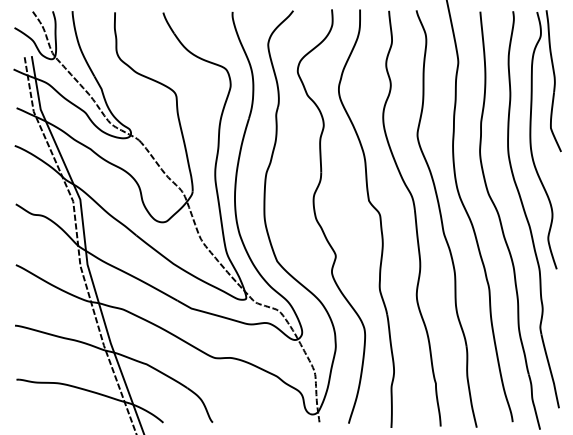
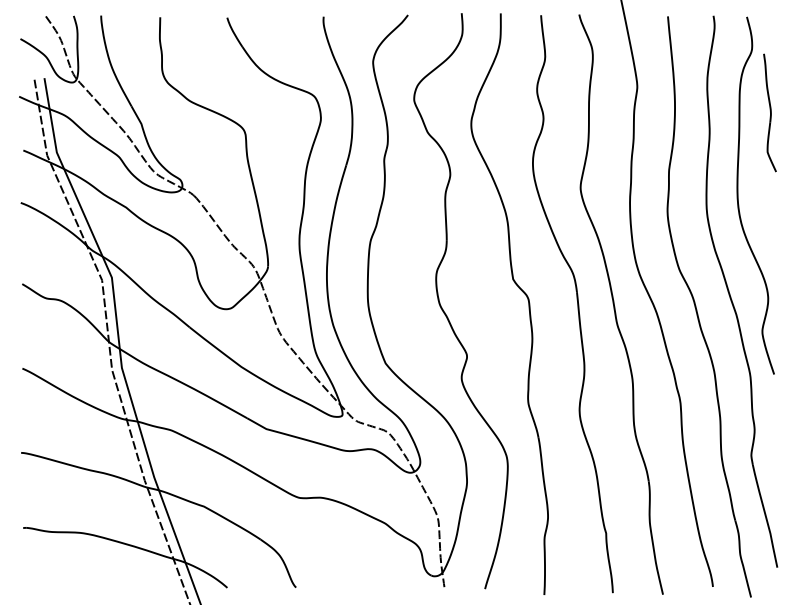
part: (553, 80) -> (769, 112), size x0.6

